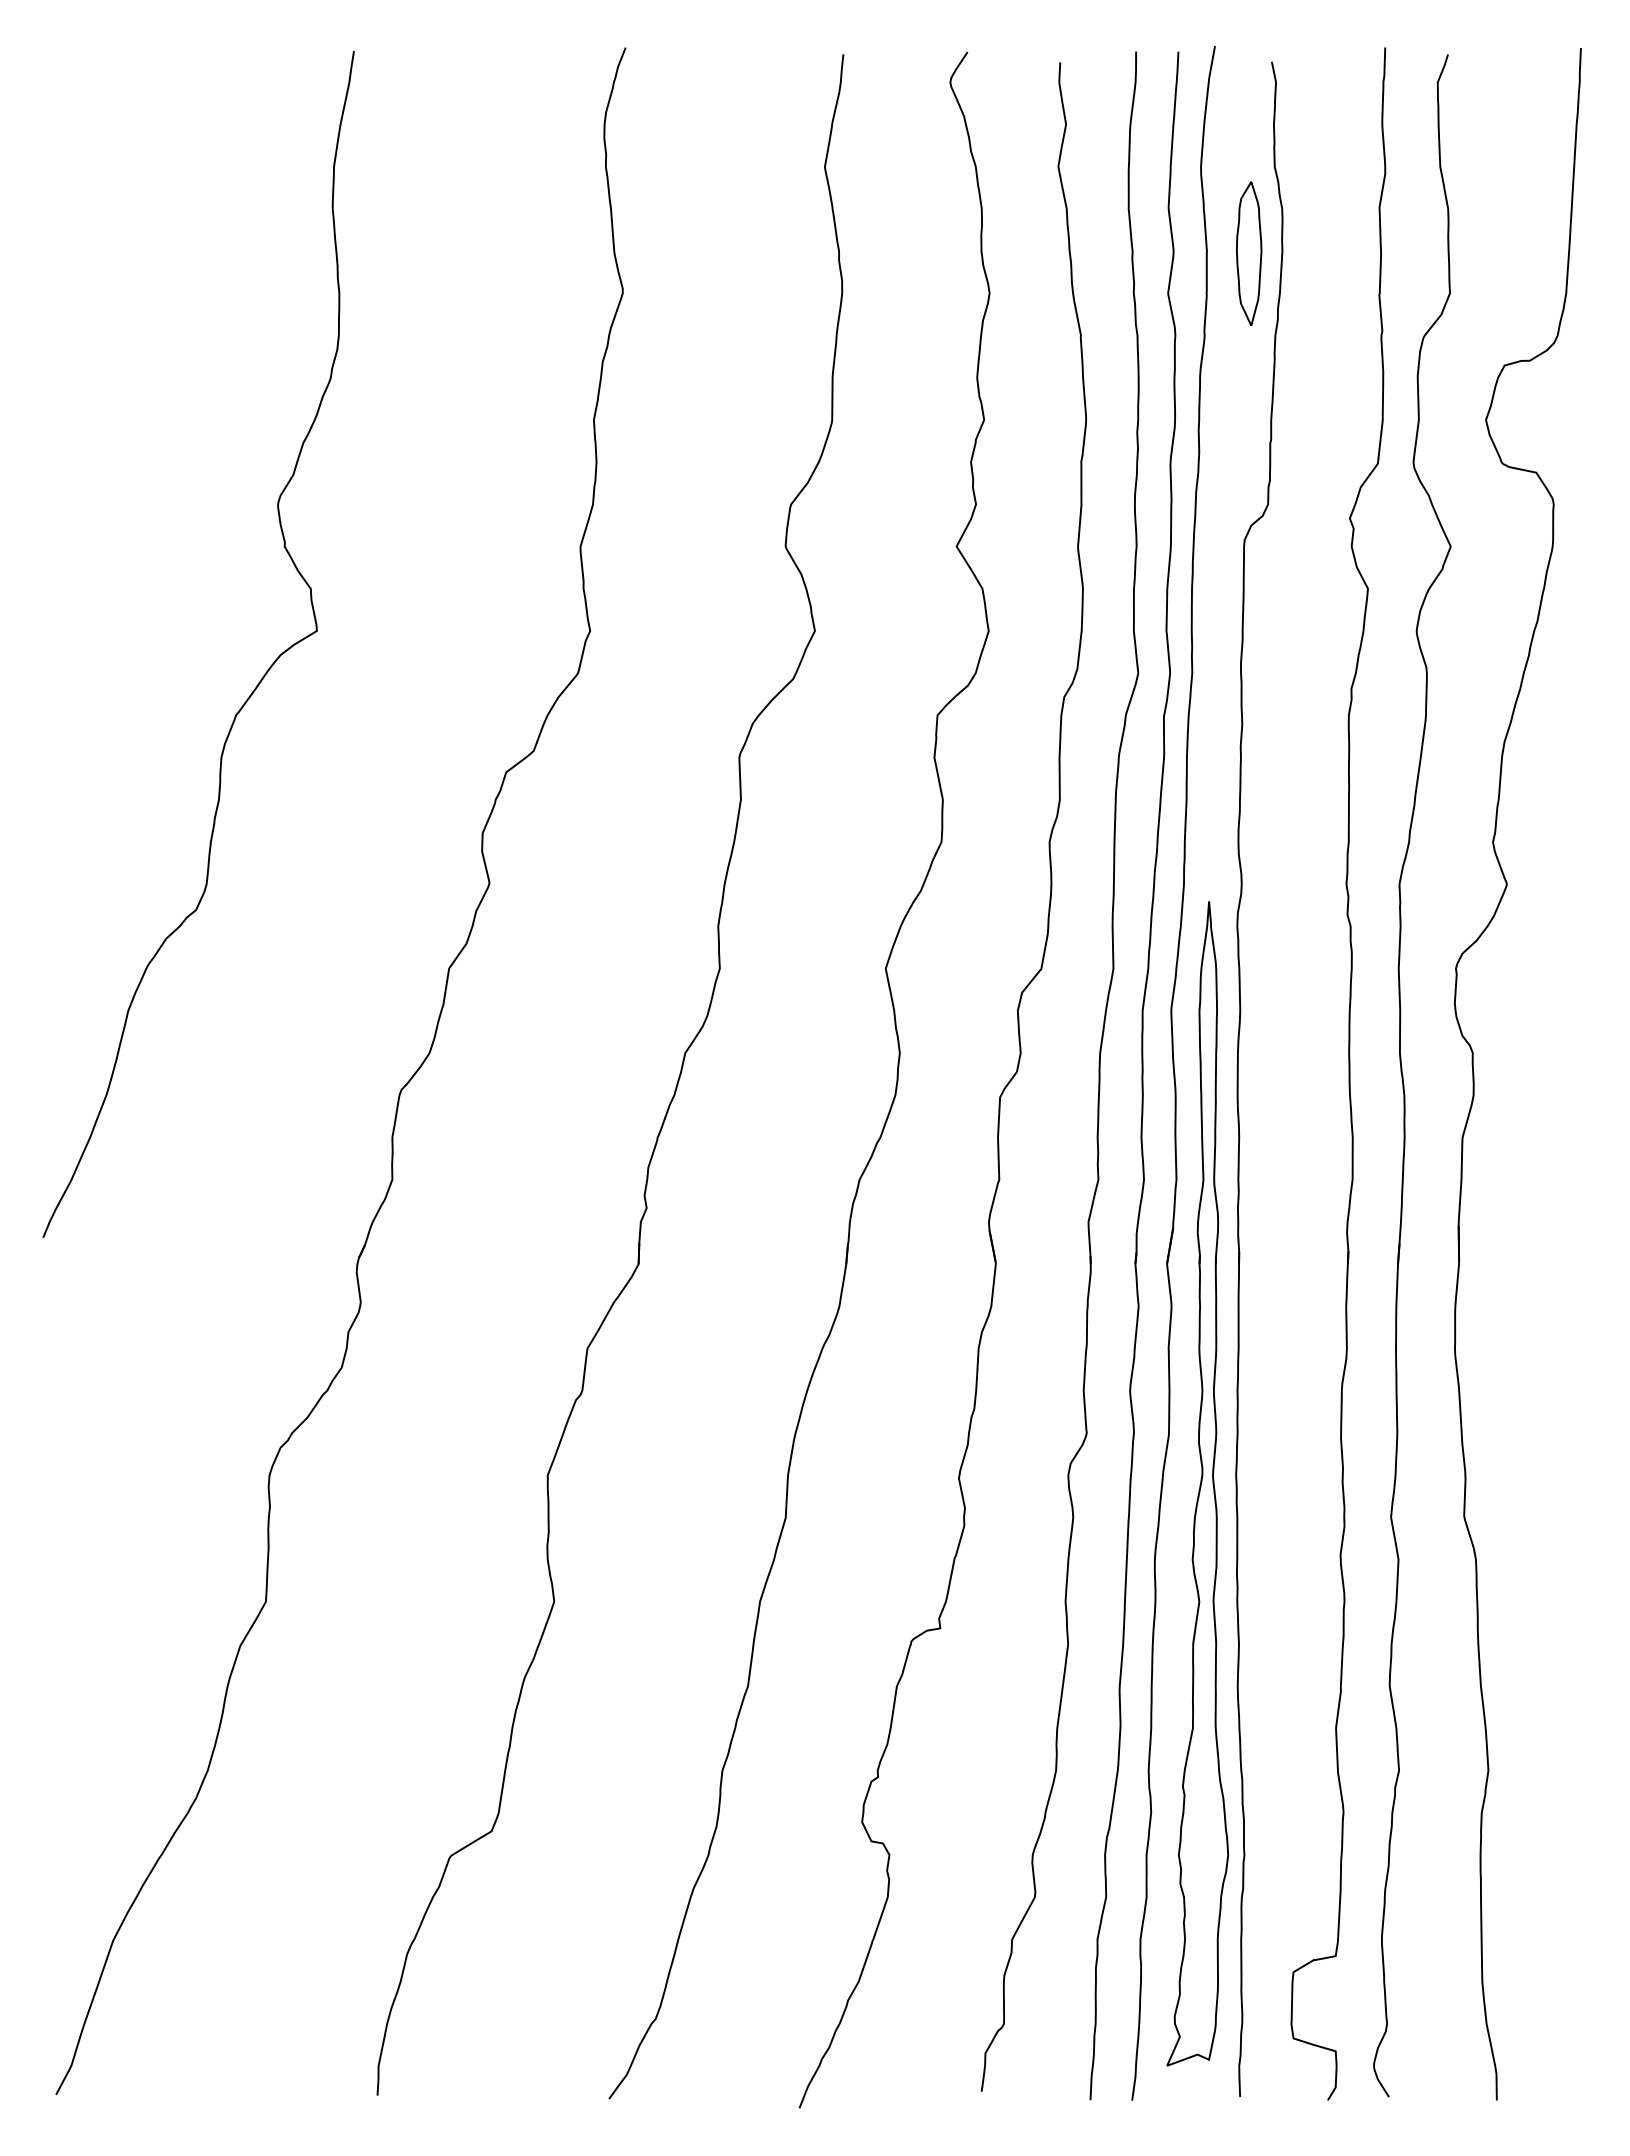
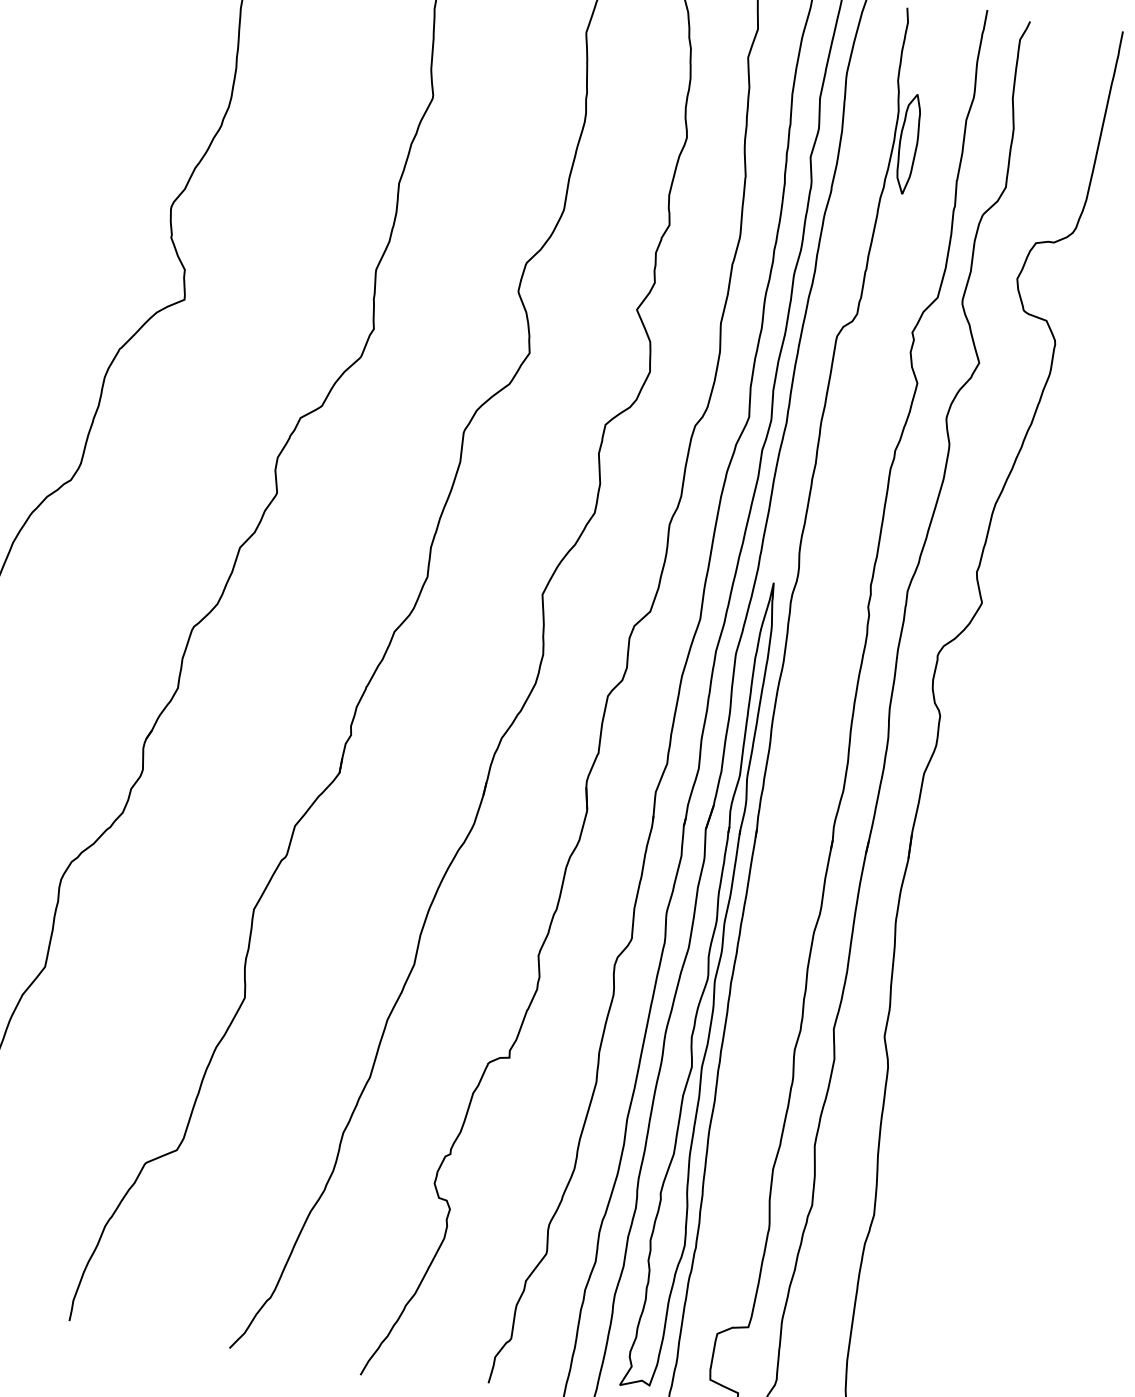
part: (1249, 253) -> (908, 143), moved

